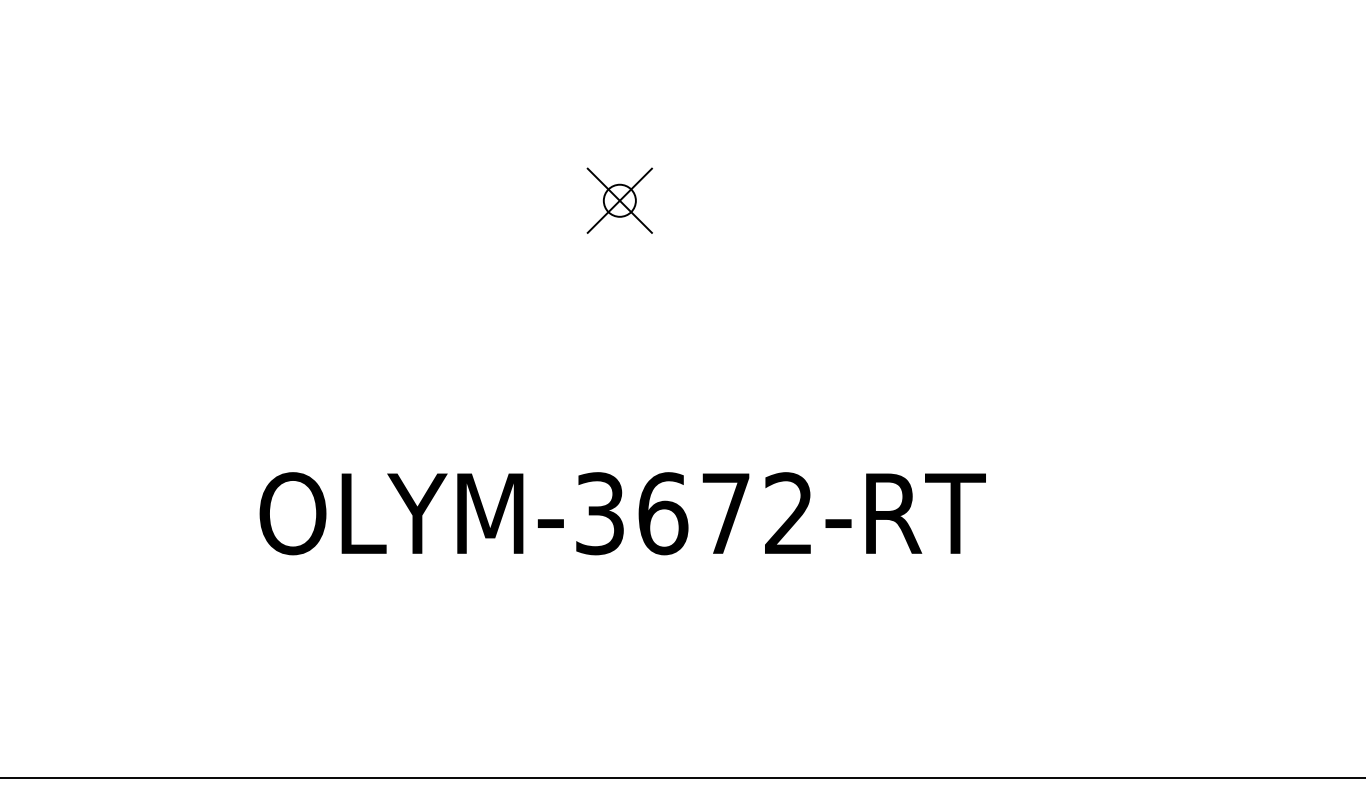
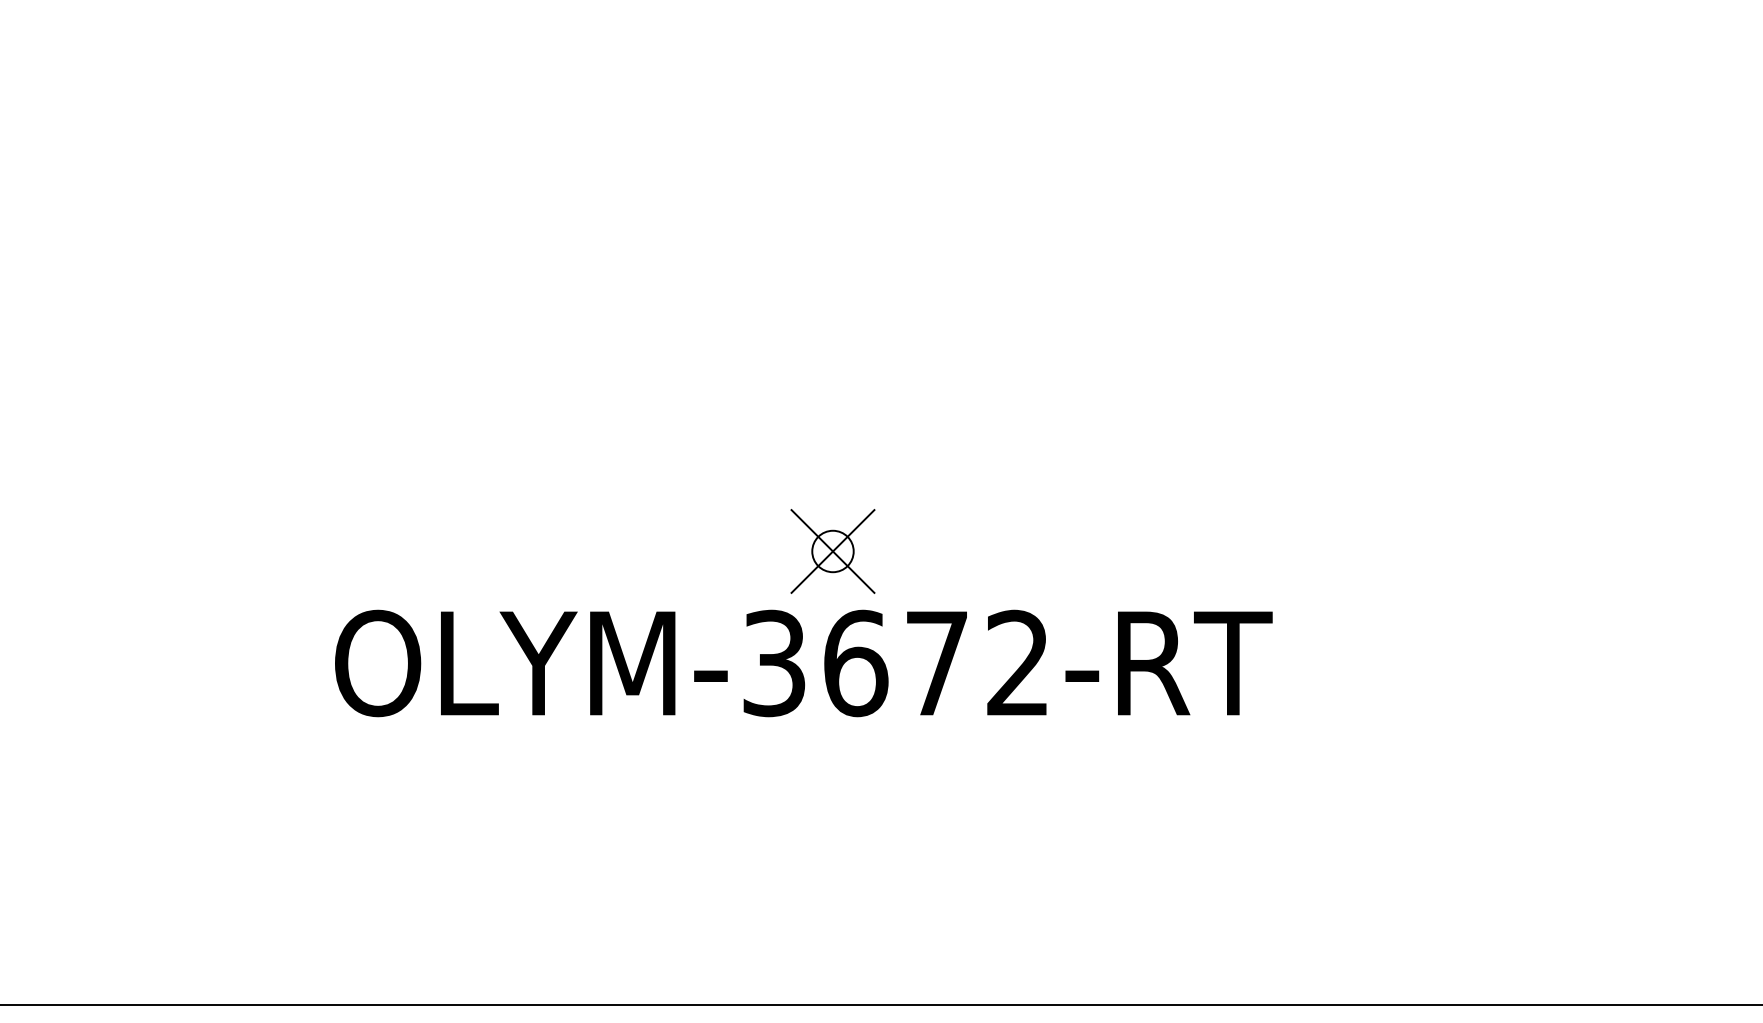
part: (619, 200) -> (832, 551), moved

